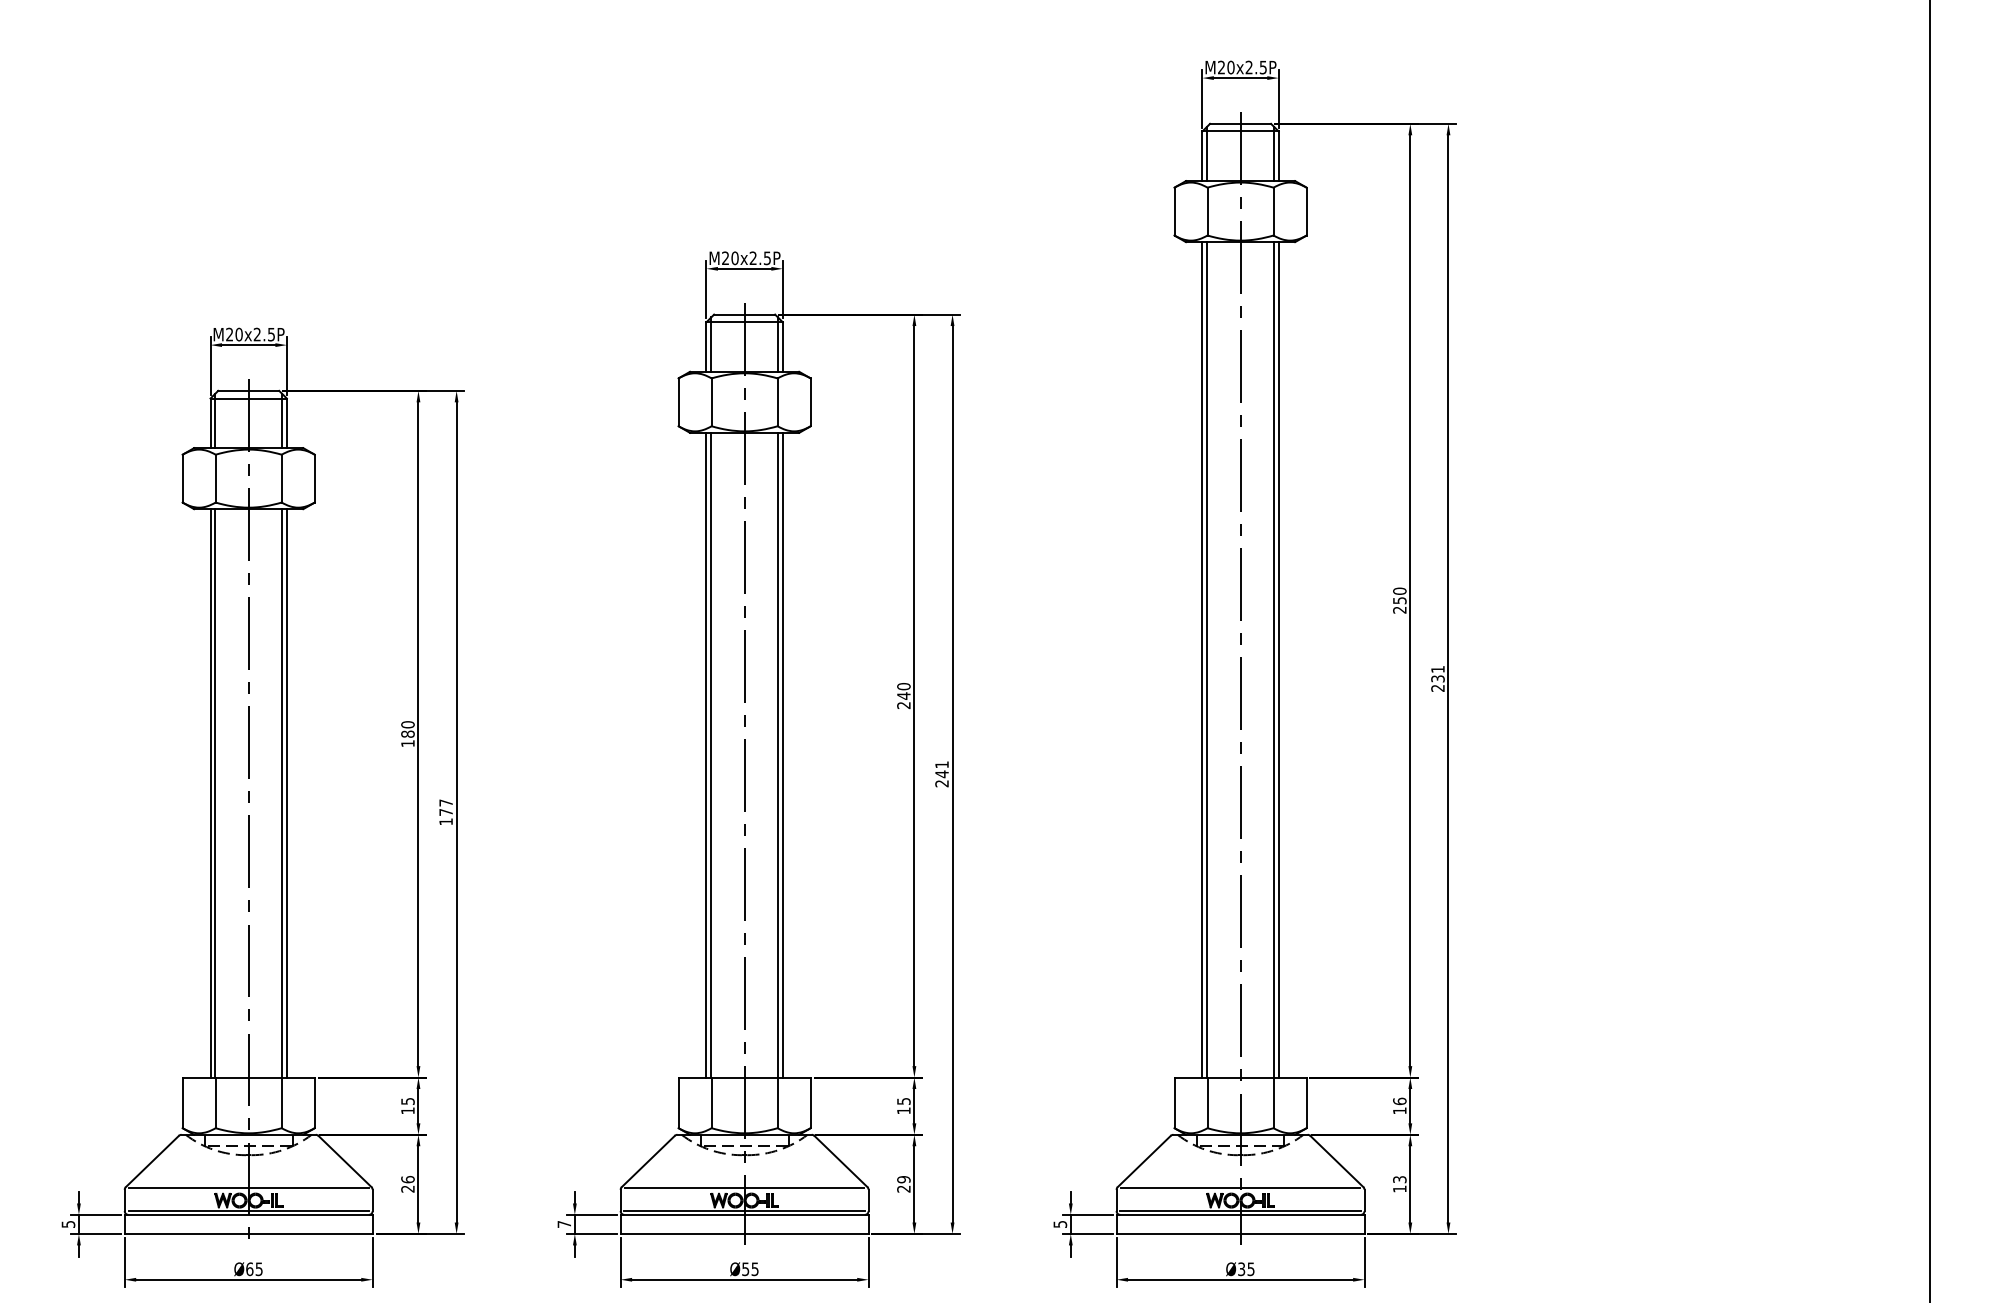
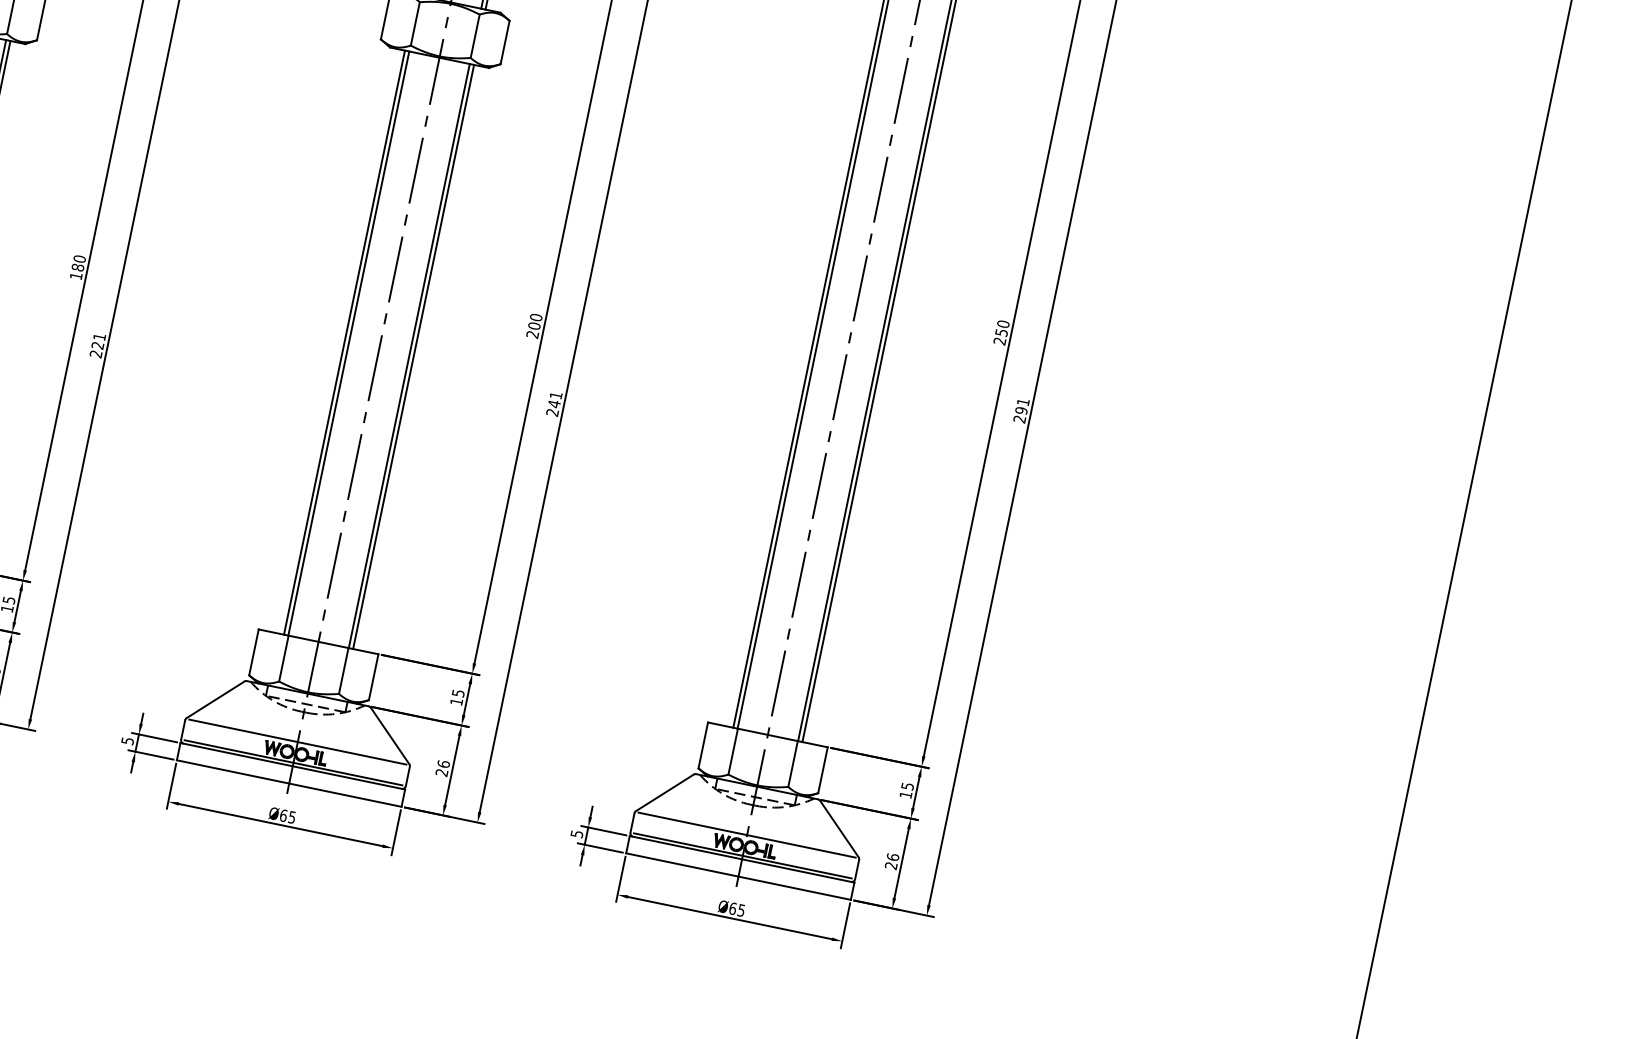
text: (1437, 678) -> (1021, 410), 231 -> 291
text: (903, 695) -> (534, 325), 240 -> 200
text: (445, 812) -> (97, 345), 177 -> 221
text: (1399, 1101) -> (907, 786), 16 -> 15
text: (903, 1179) -> (443, 764), 29 -> 26
text: (1399, 1183) -> (891, 860), 13 -> 26
text: (564, 1224) -> (127, 741), 7 -> 5
text: (745, 1269) -> (283, 815), Ø55 -> Ø65
text: (1241, 1269) -> (732, 908), Ø35 -> Ø65

